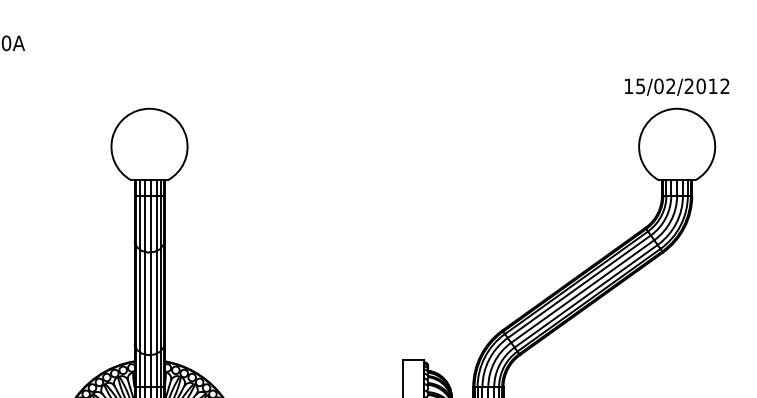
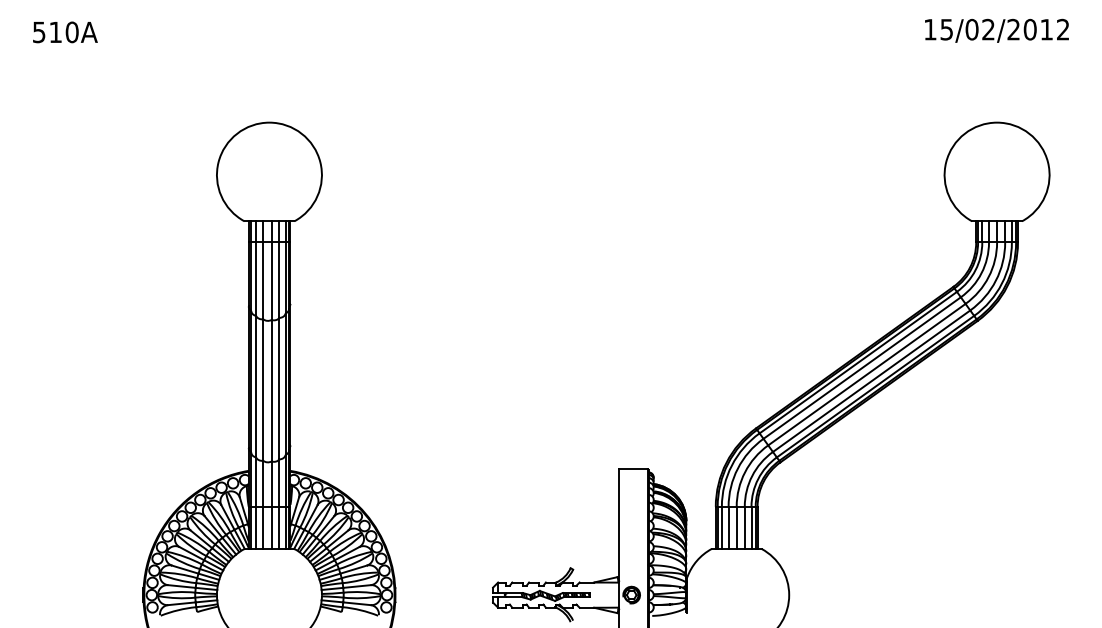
text: (676, 86) -> (996, 30), moved

